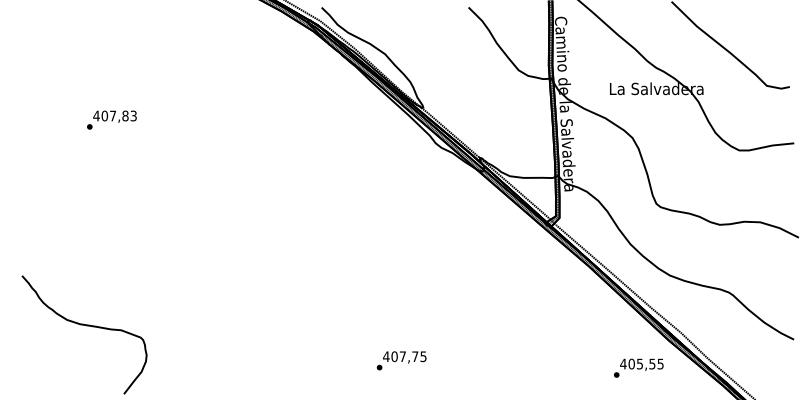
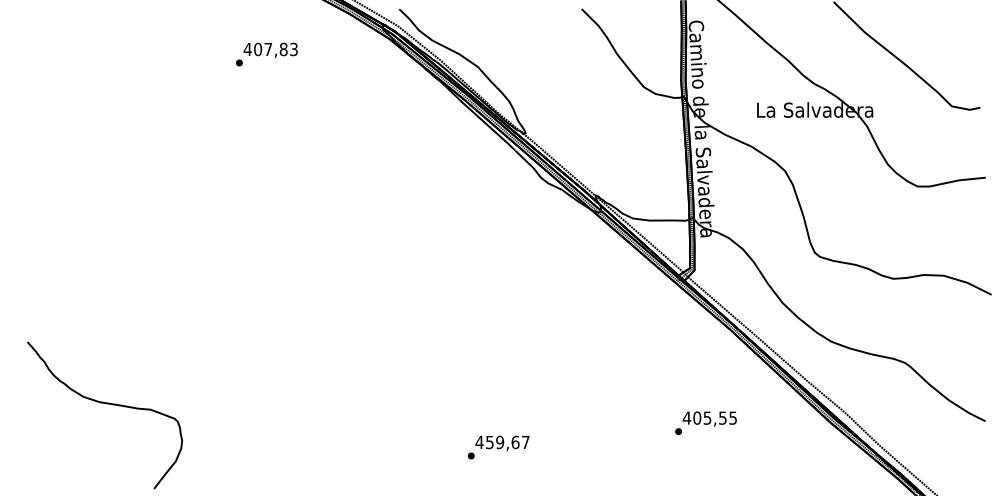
text: (111, 119) -> (266, 53), moved
text: (408, 356) -> (507, 442), 407,75 -> 459,67
text: (638, 367) -> (705, 422), moved

